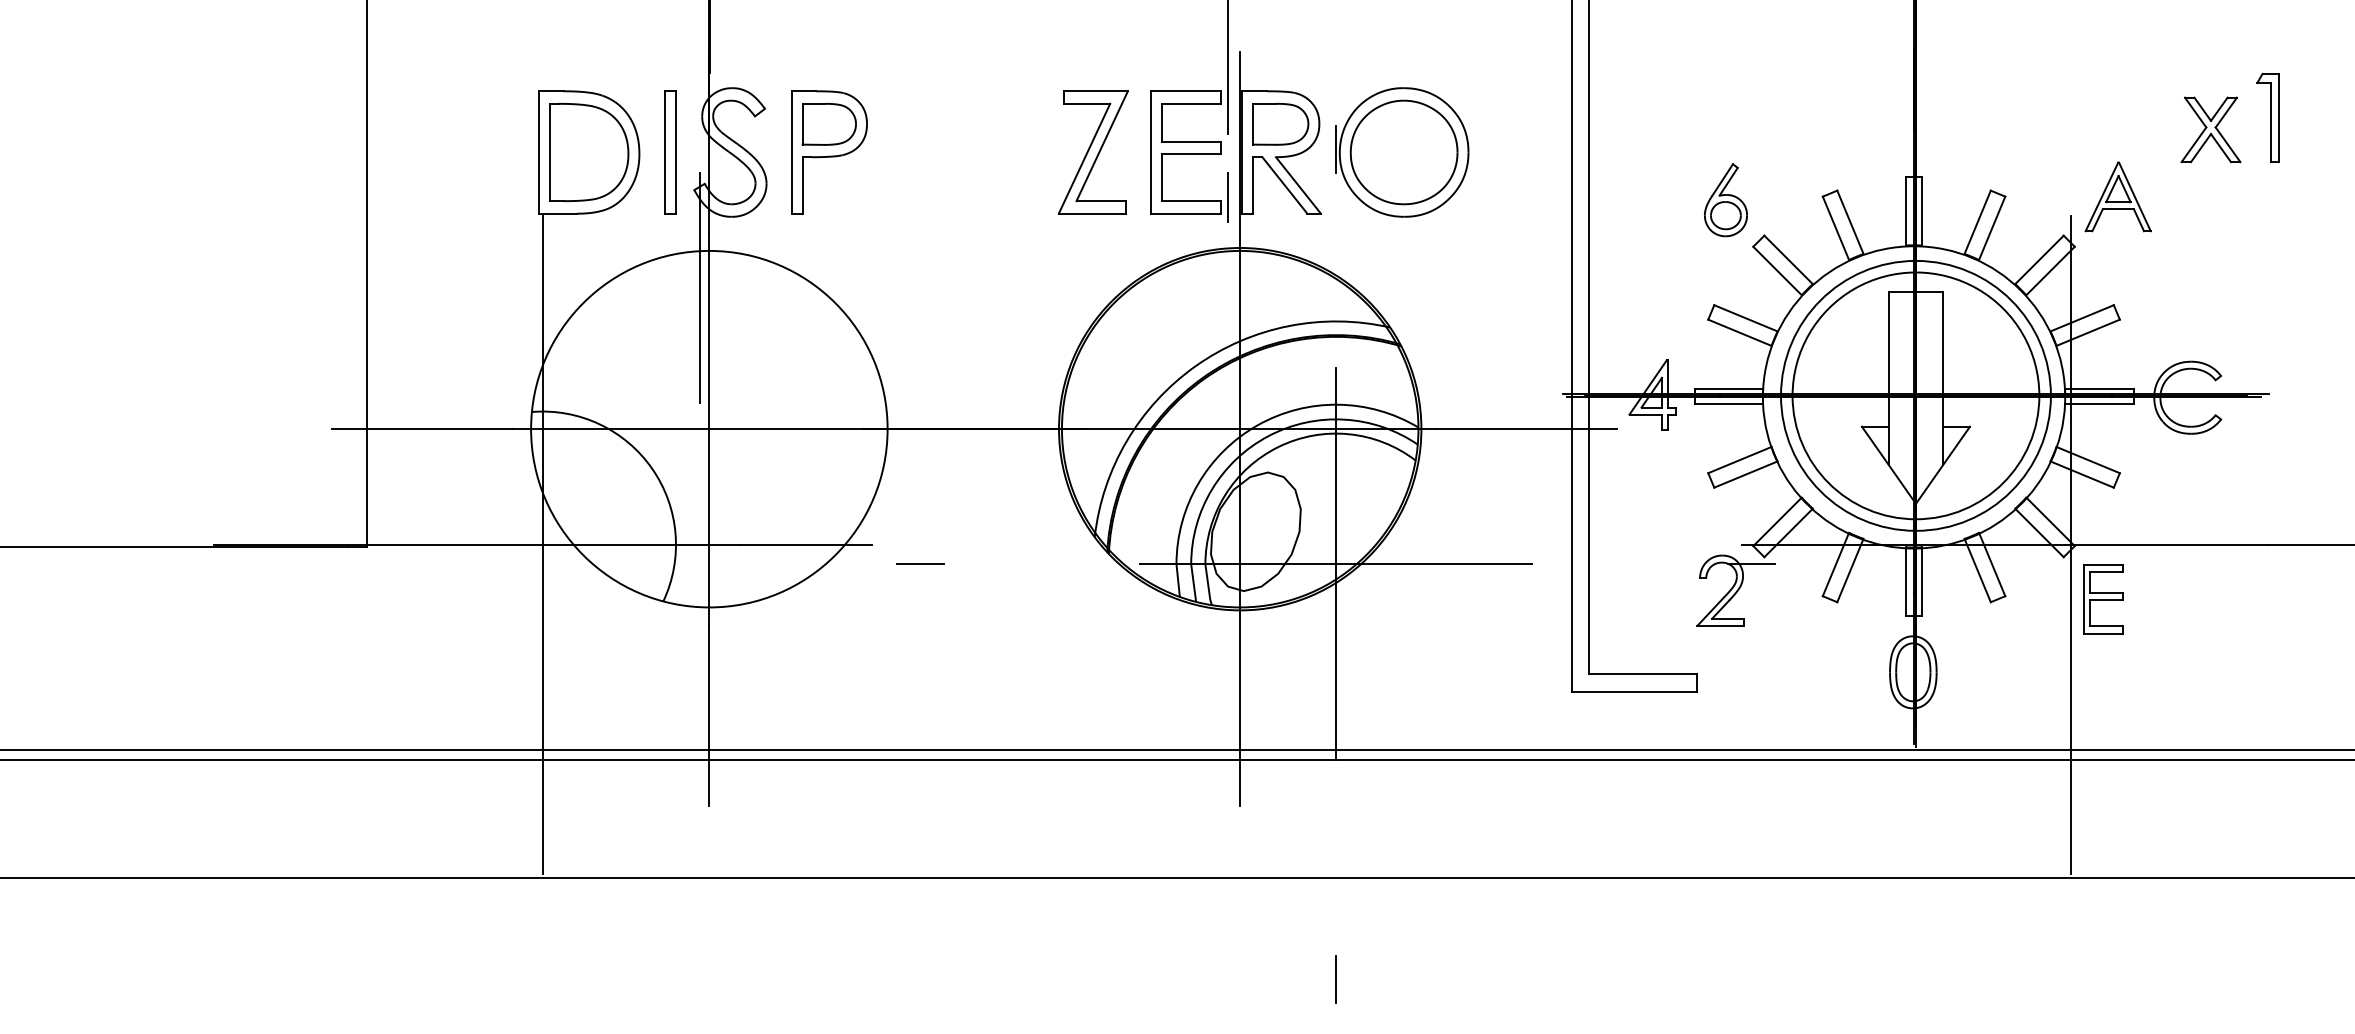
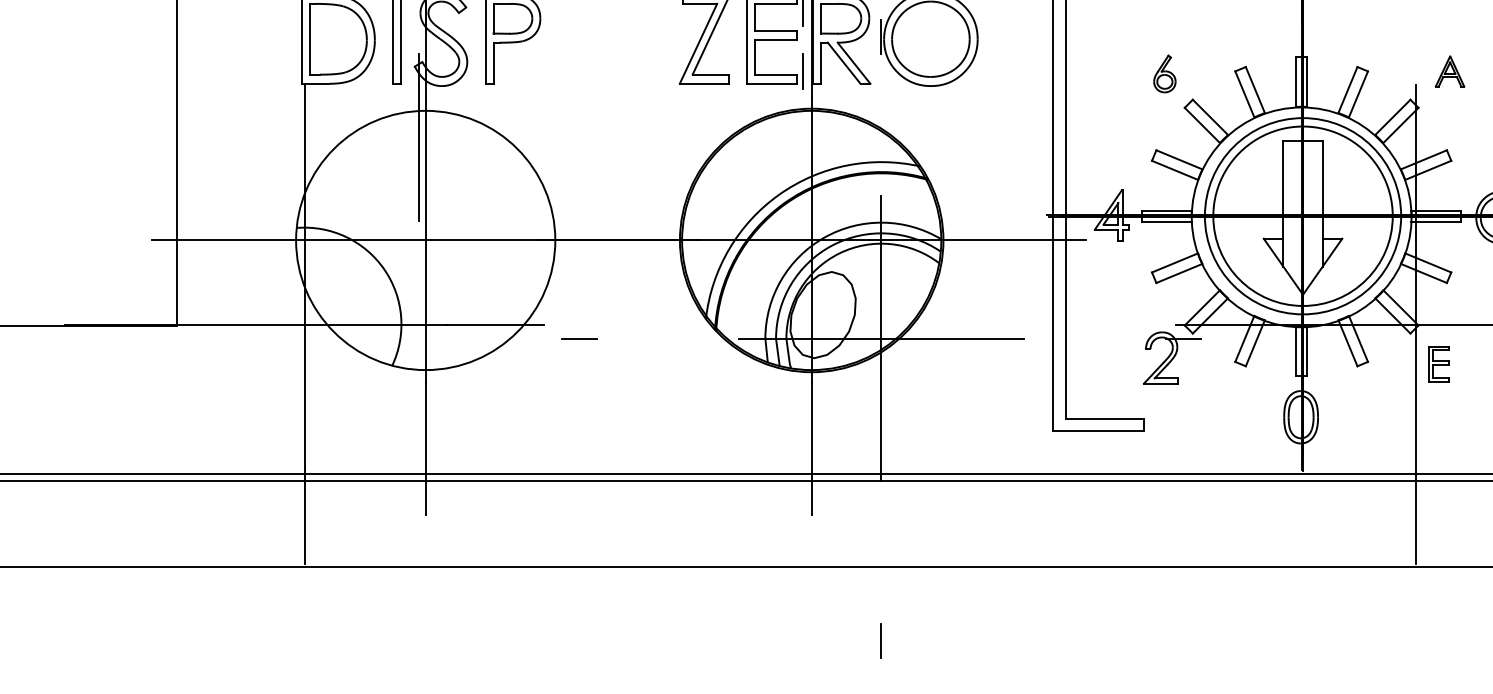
part: (2117, 196) -> (1449, 71), size x0.6
part: (1725, 200) -> (1164, 74), size x0.7
part: (2103, 599) -> (1439, 364), size x0.7

